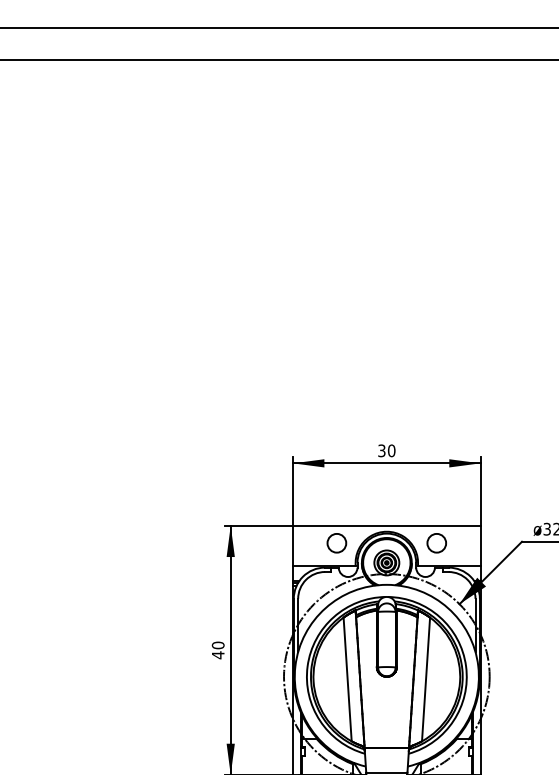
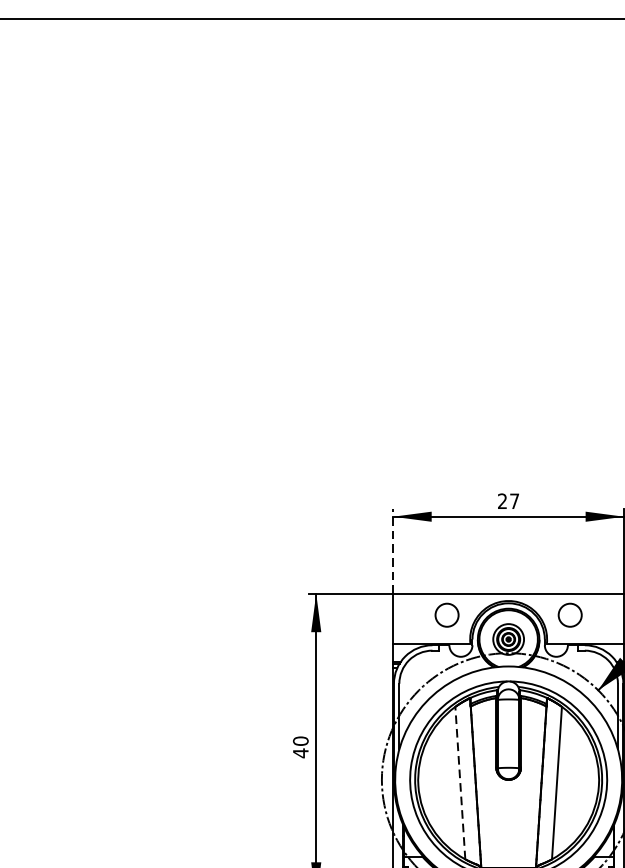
text: (386, 450) -> (508, 500), 30 -> 27
line: (293, 490) -> (393, 550), solid -> dashed
line: (347, 679) -> (460, 783), solid -> dashed

